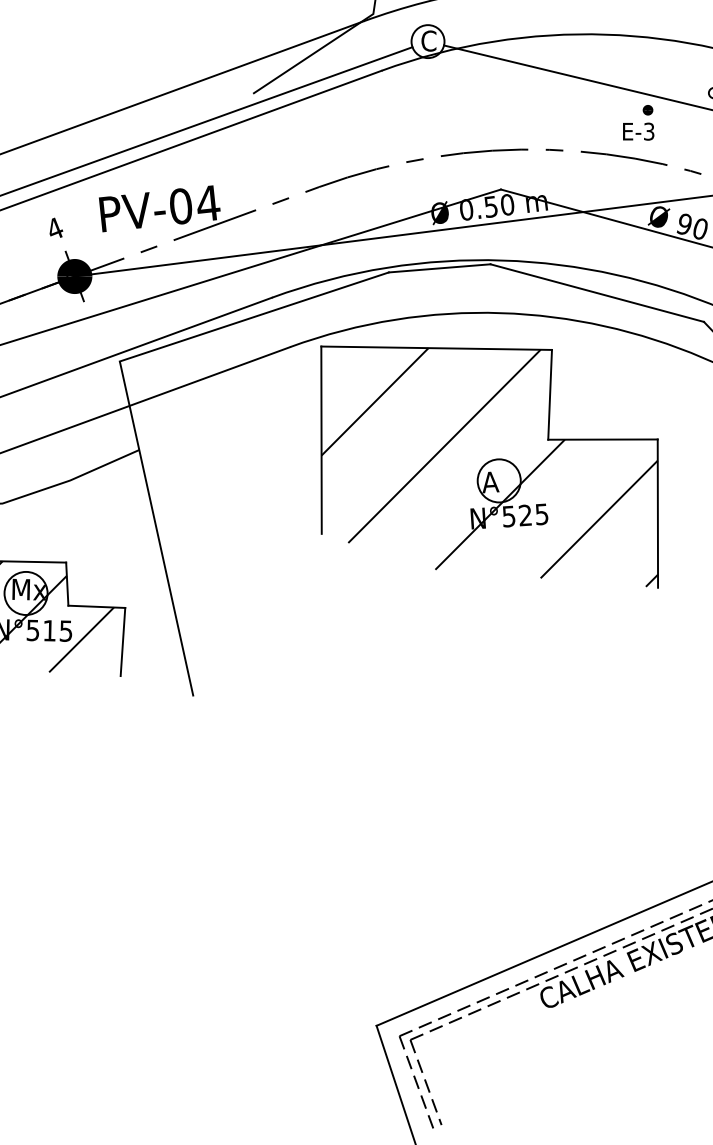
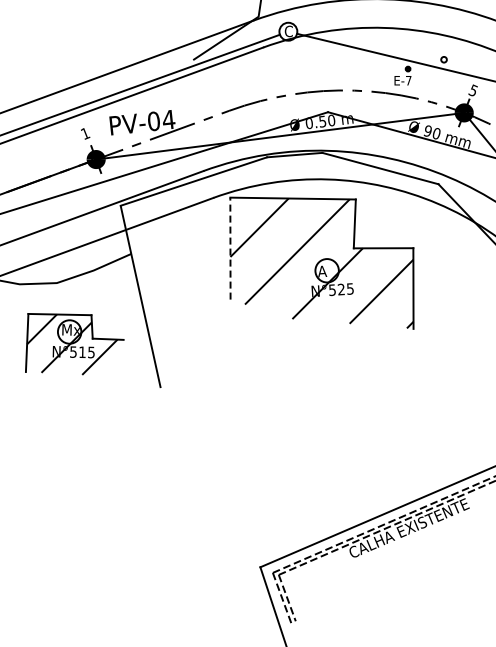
text: (648, 131) -> (408, 80), E-3 -> E-7
text: (55, 228) -> (85, 133), 4 -> 1
line: (321, 439) -> (230, 248), solid -> dashed
line: (123, 640) -> (122, 357), removed

